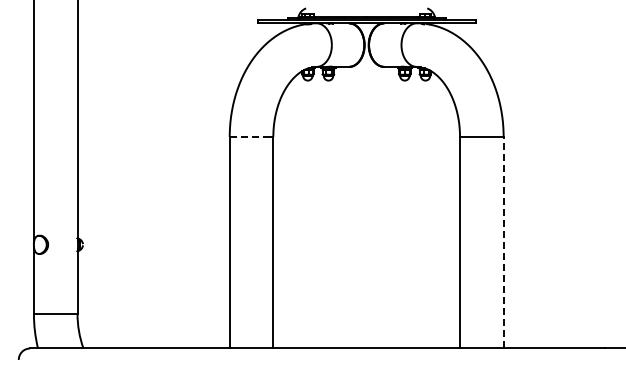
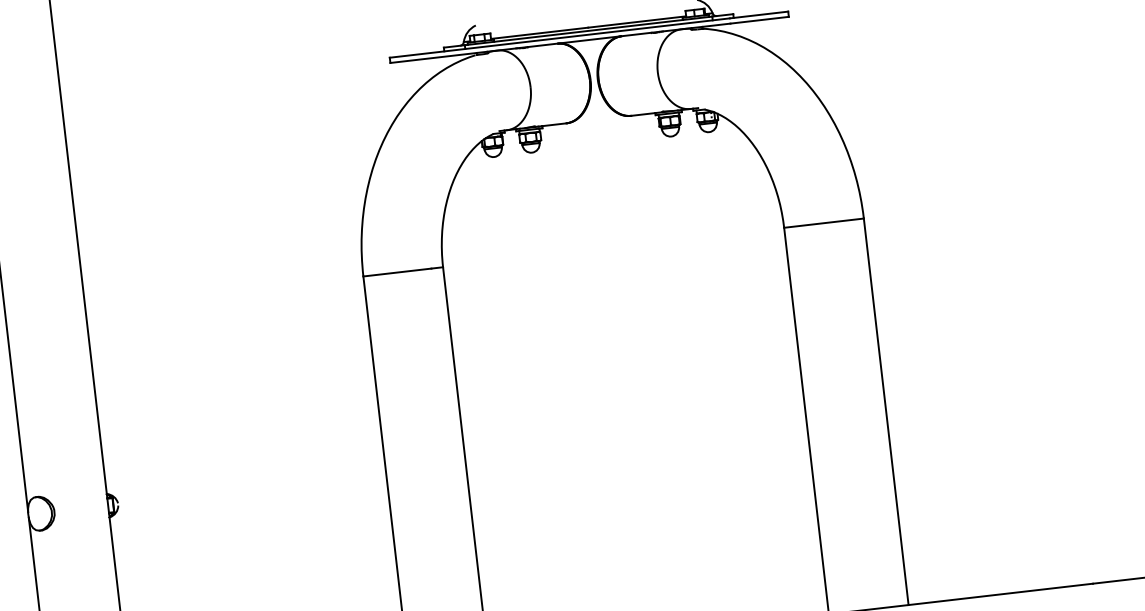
line: (248, 136) -> (397, 271), dashed -> solid
line: (503, 242) -> (885, 411), dashed -> solid

